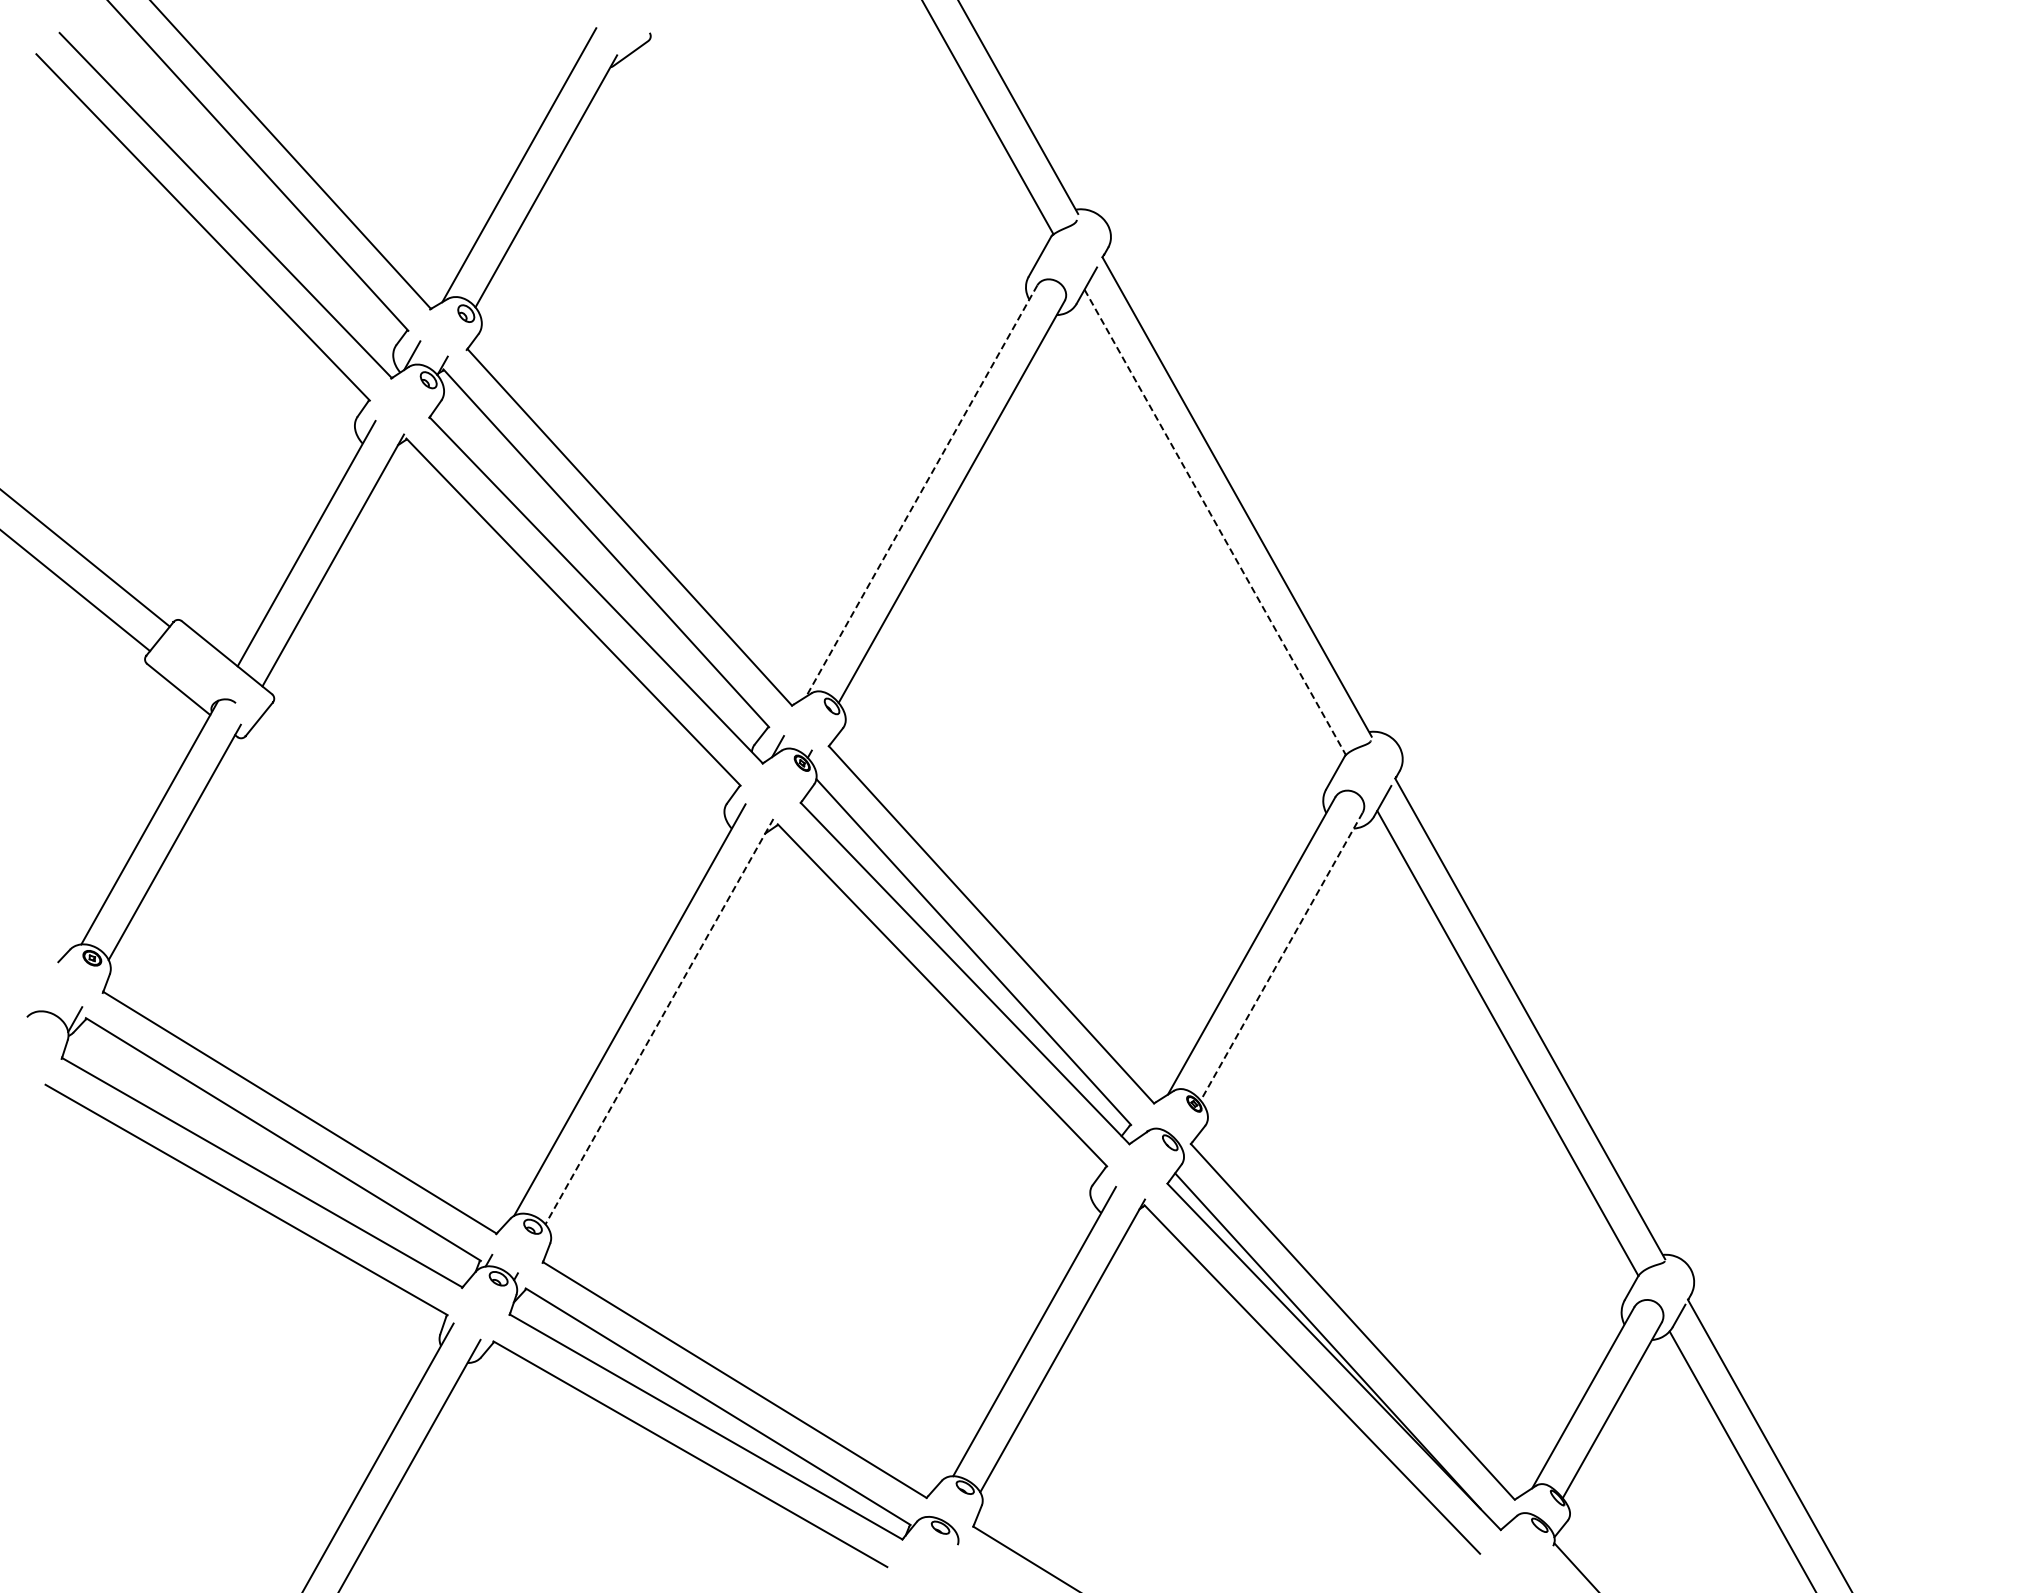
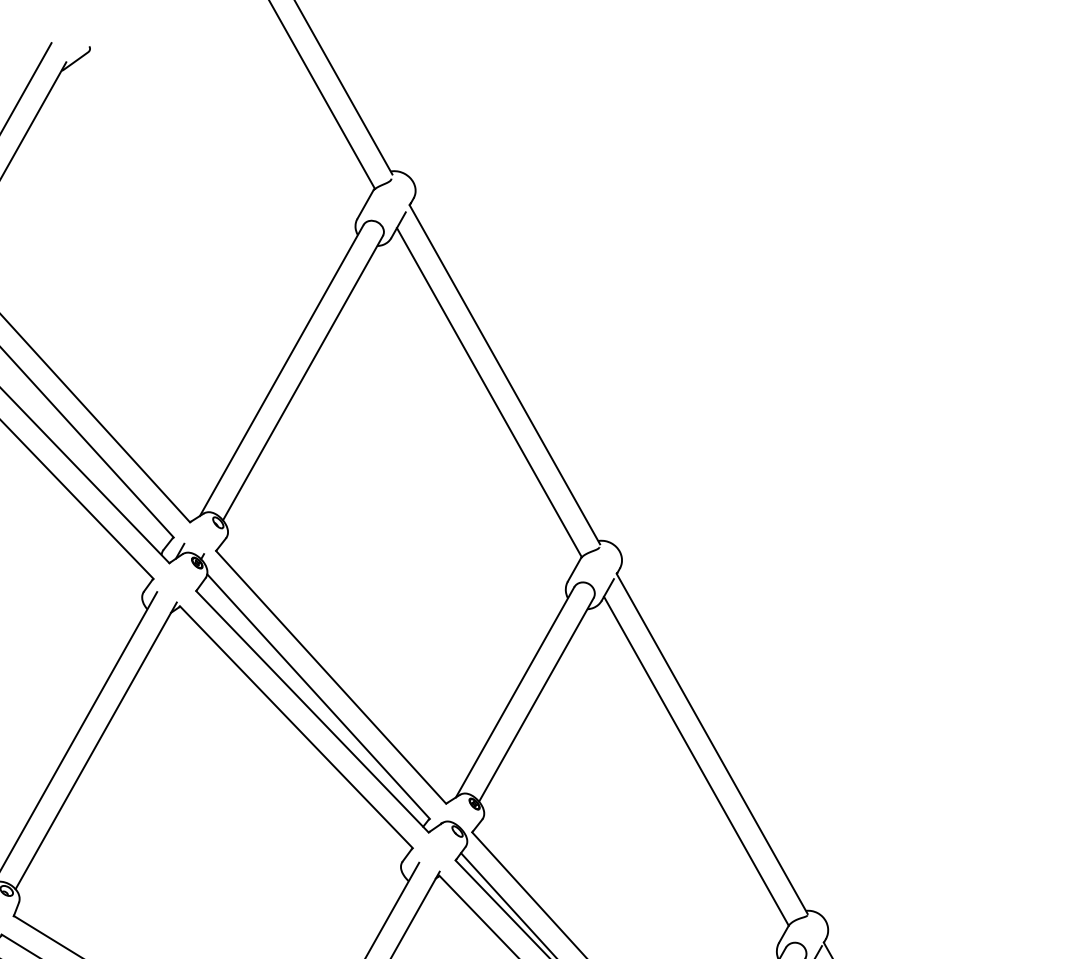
line: (921, 491) -> (281, 370), dashed -> solid
line: (1215, 522) -> (489, 392), dashed -> solid
line: (1281, 957) -> (536, 700), dashed -> solid
line: (659, 1022) -> (96, 746), dashed -> solid

